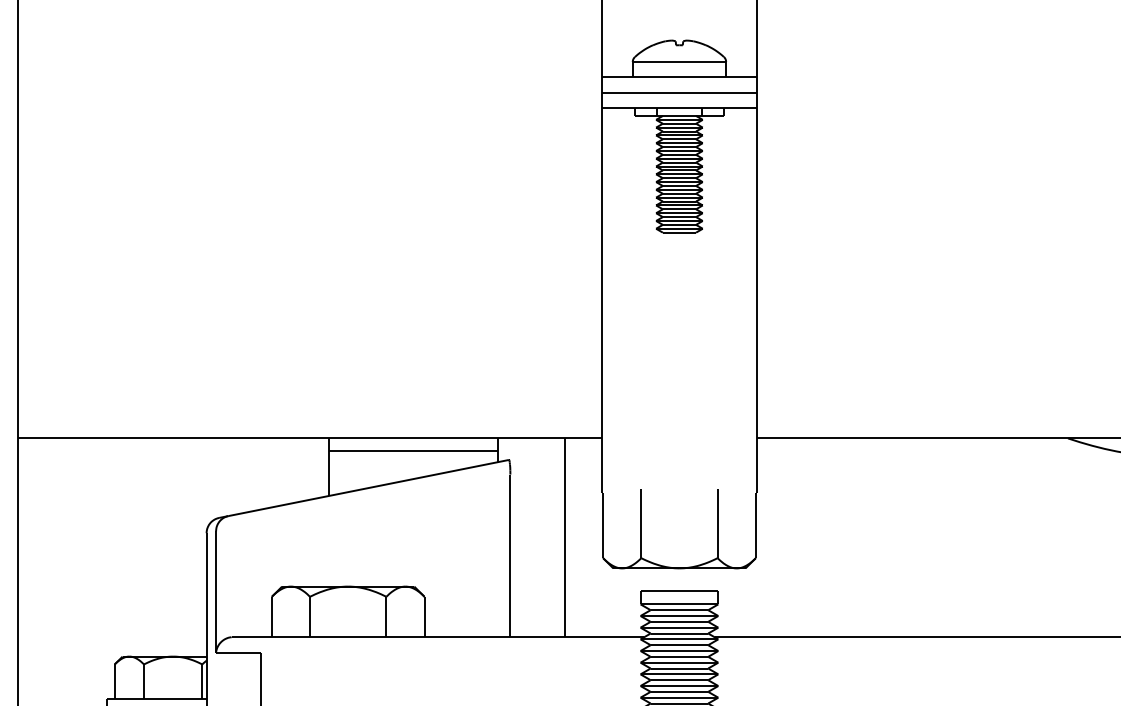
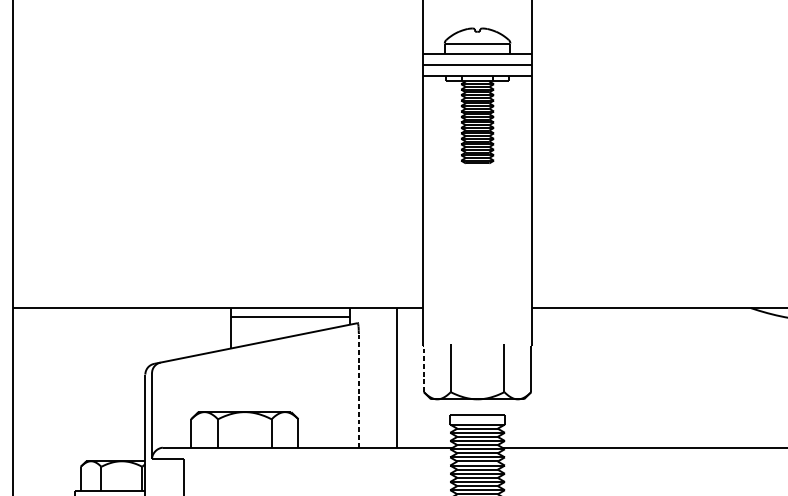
line: (603, 525) -> (424, 369), solid -> dashed
line: (510, 556) -> (358, 390), solid -> dashed

